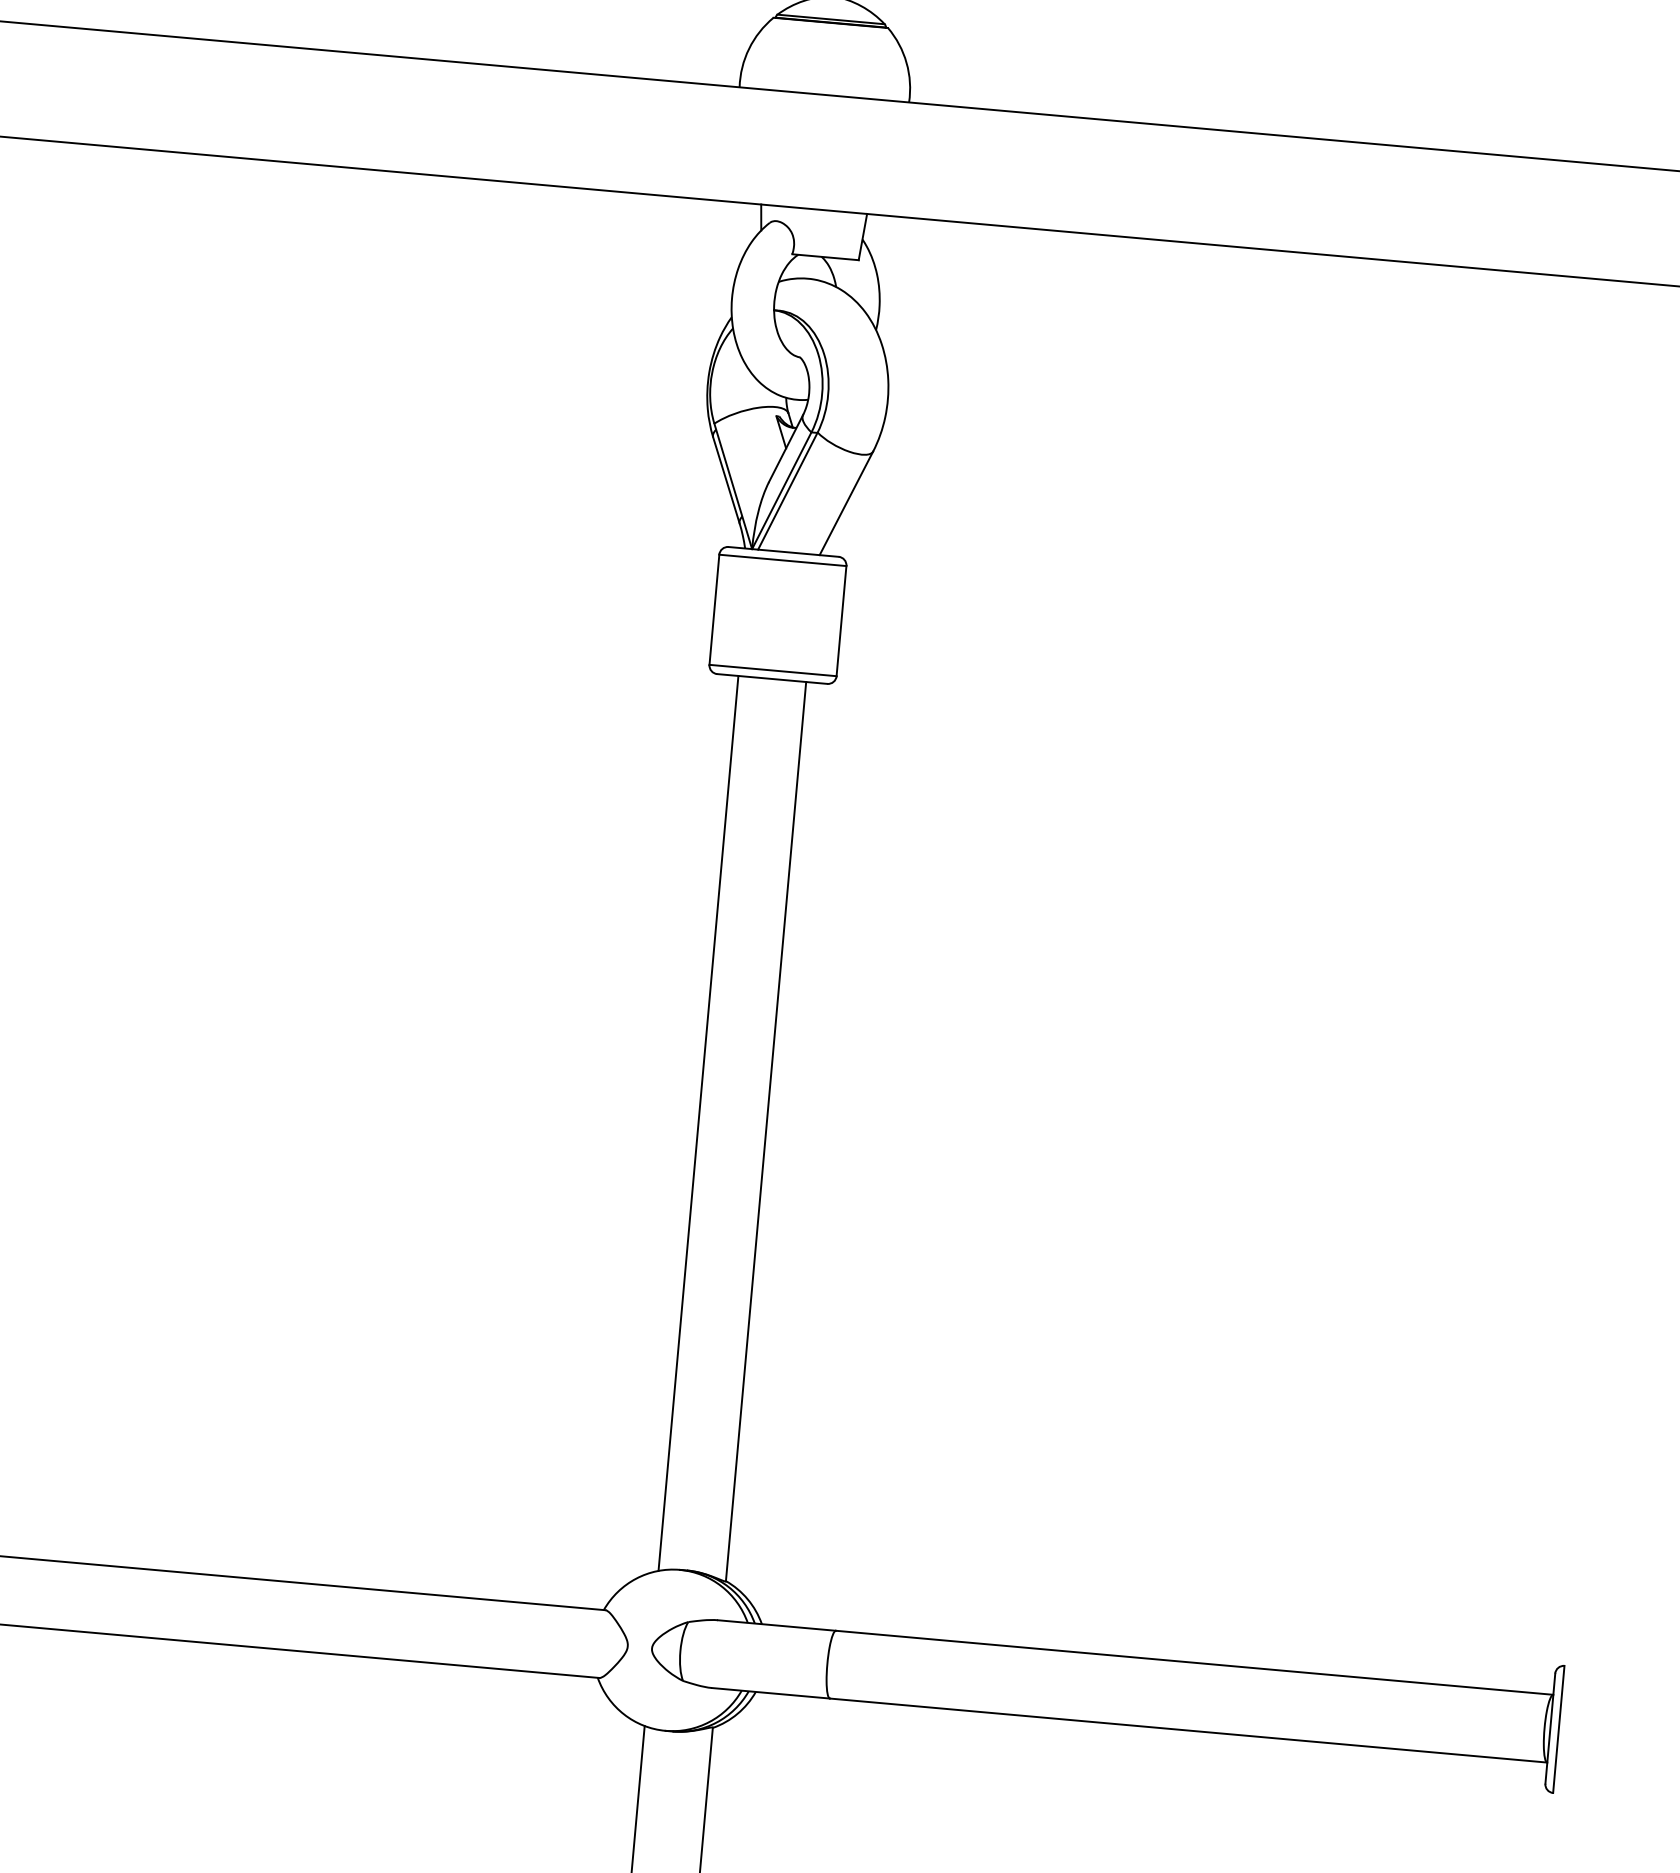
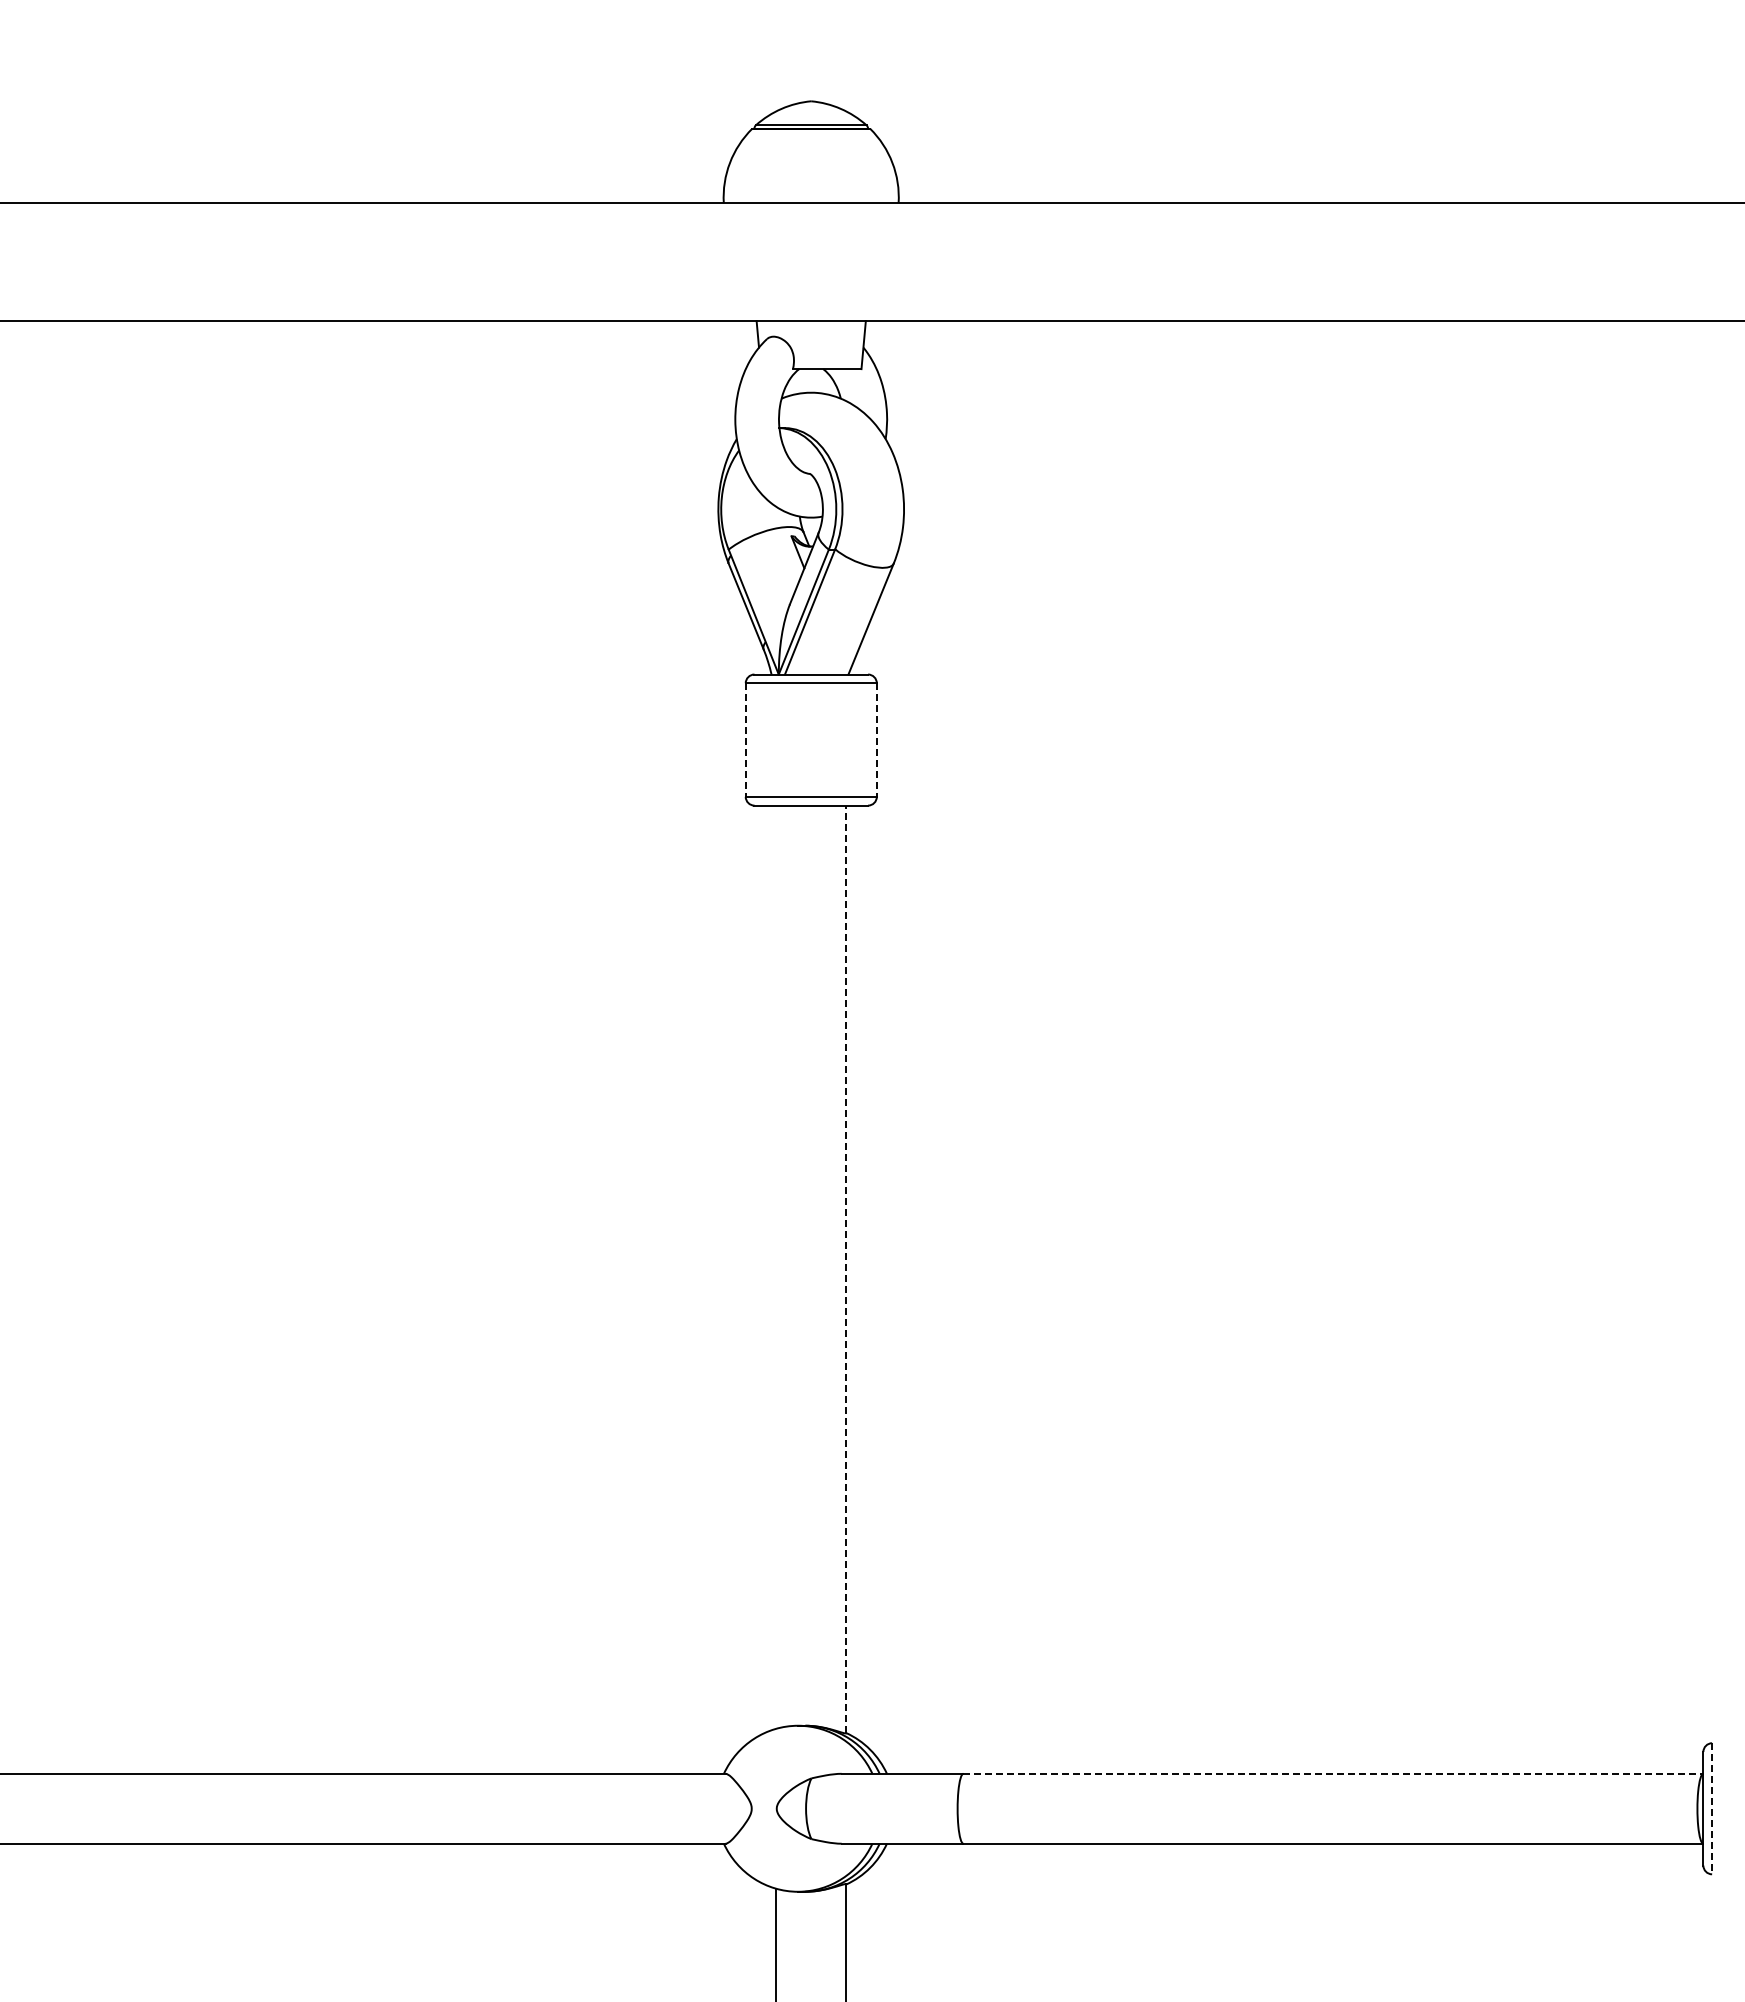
line: (714, 610) -> (745, 740), solid -> dashed
line: (841, 621) -> (876, 740), solid -> dashed
line: (698, 1122) -> (776, 1266), removed
line: (766, 1131) -> (846, 1269), solid -> dashed
line: (1194, 1662) -> (1333, 1773), solid -> dashed
line: (1559, 1729) -> (1712, 1808), solid -> dashed

